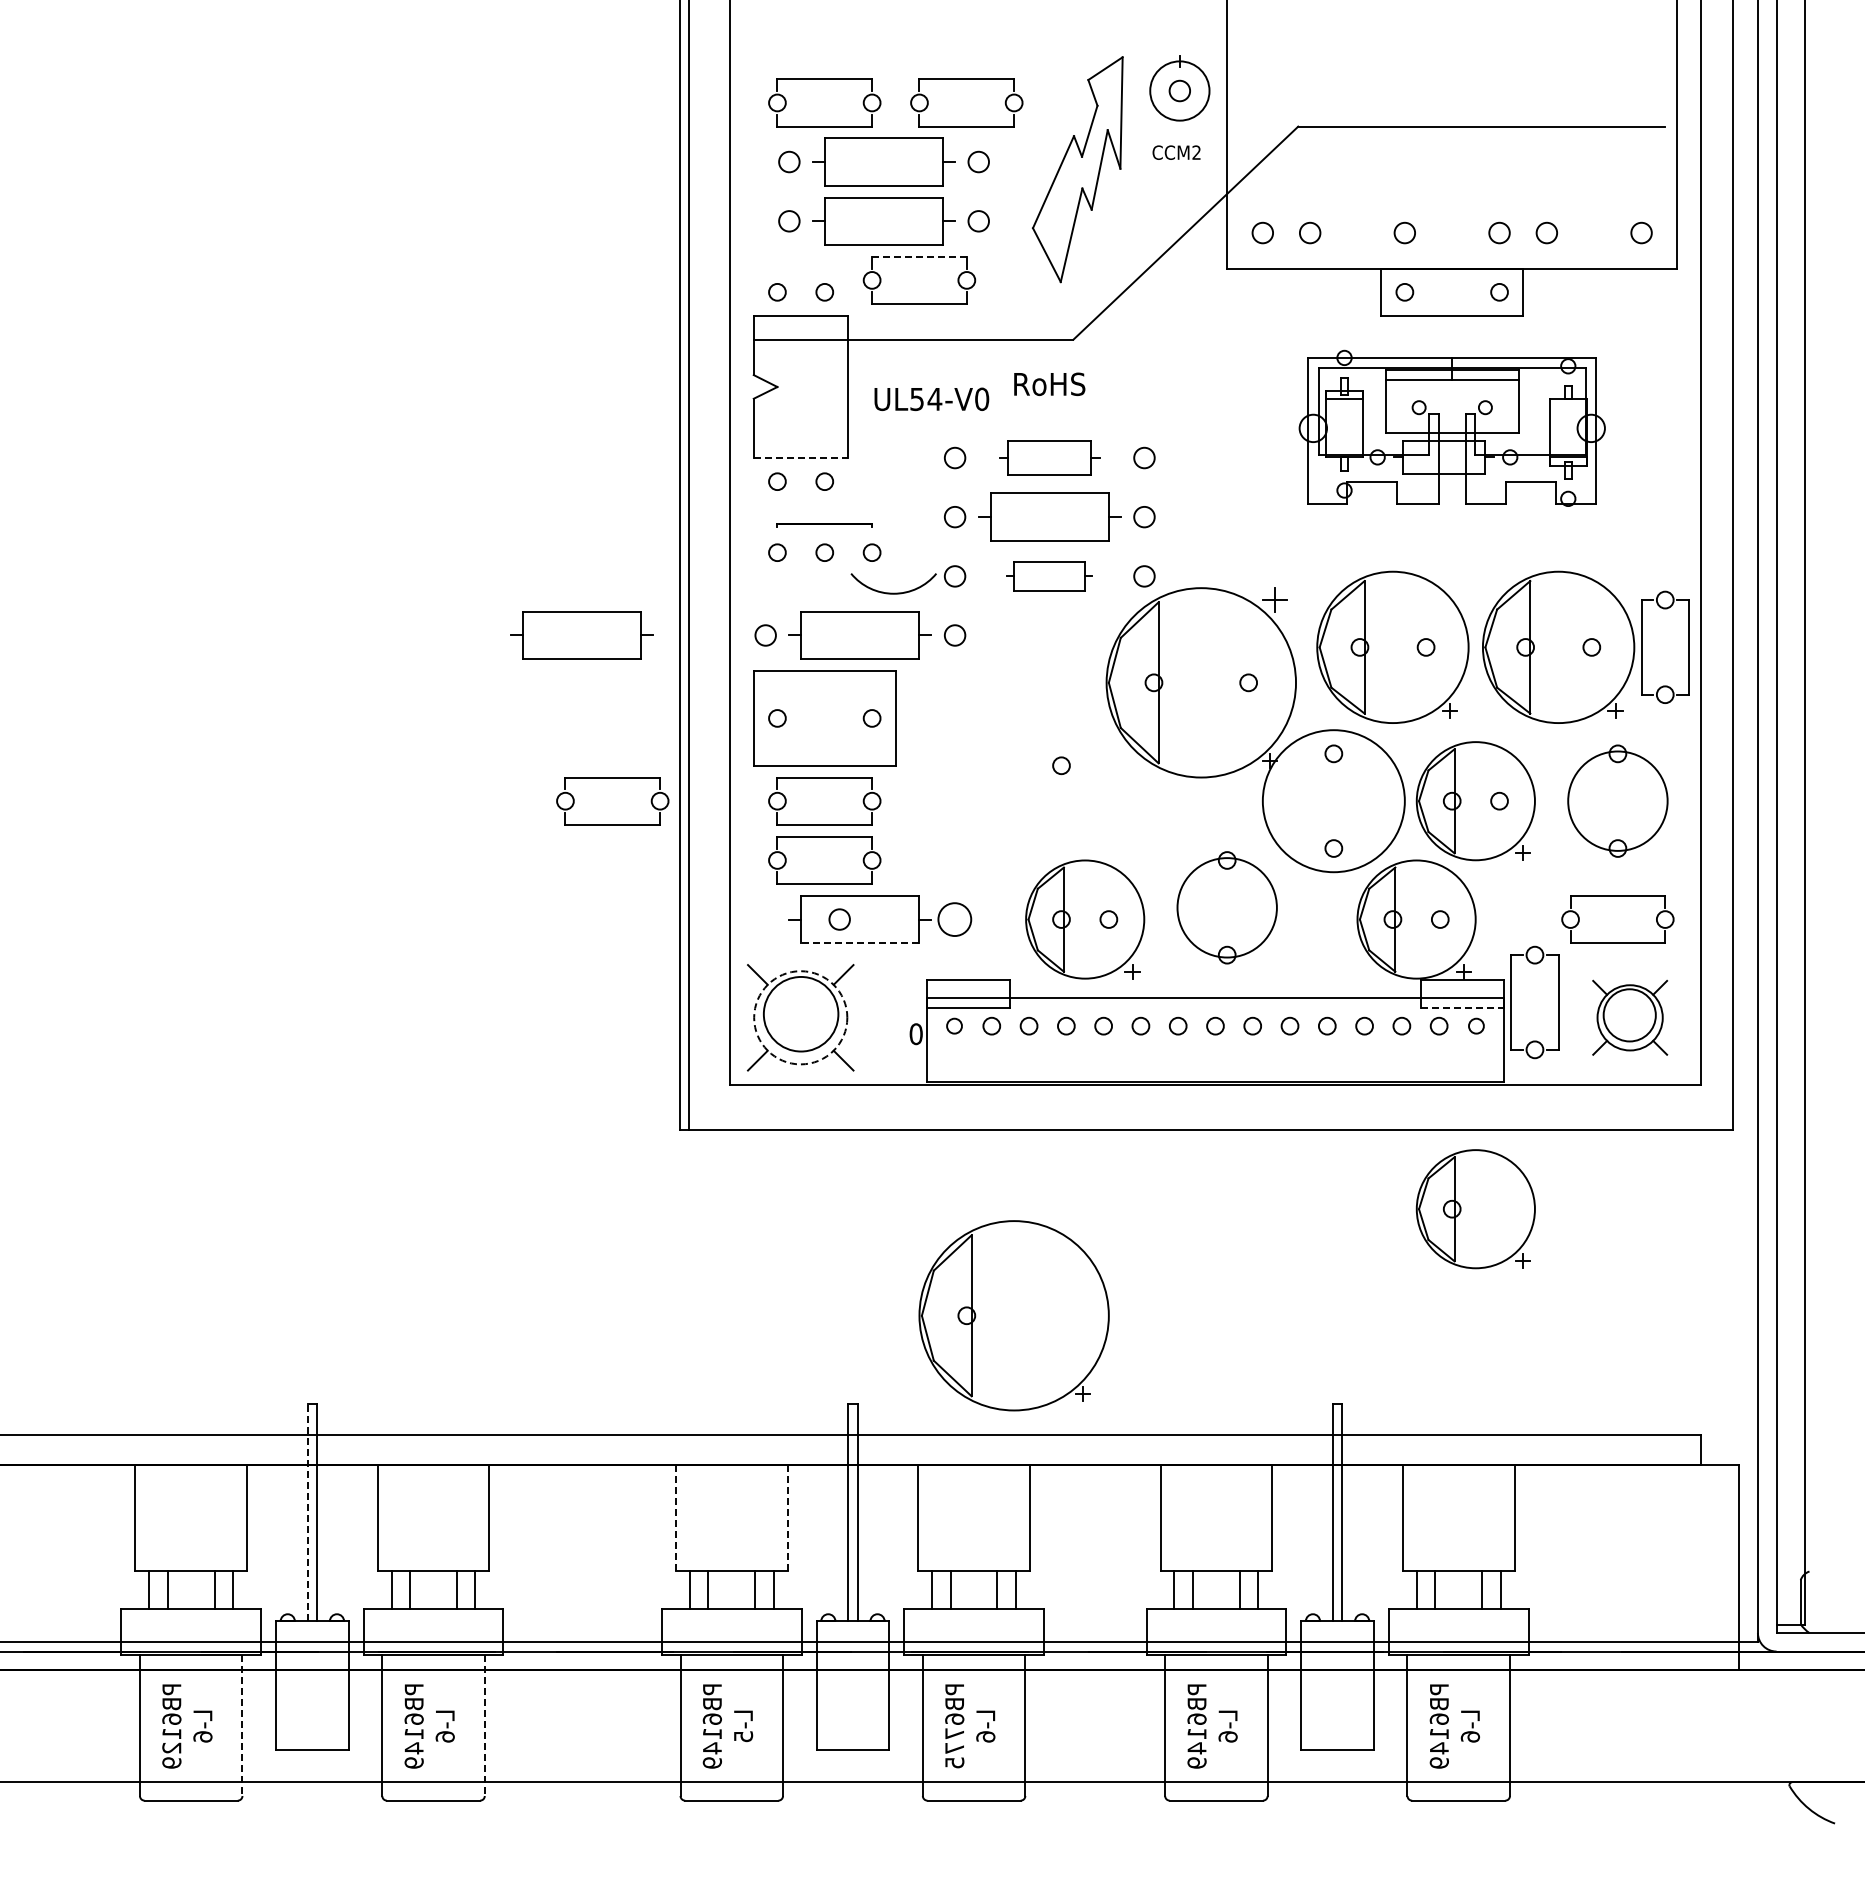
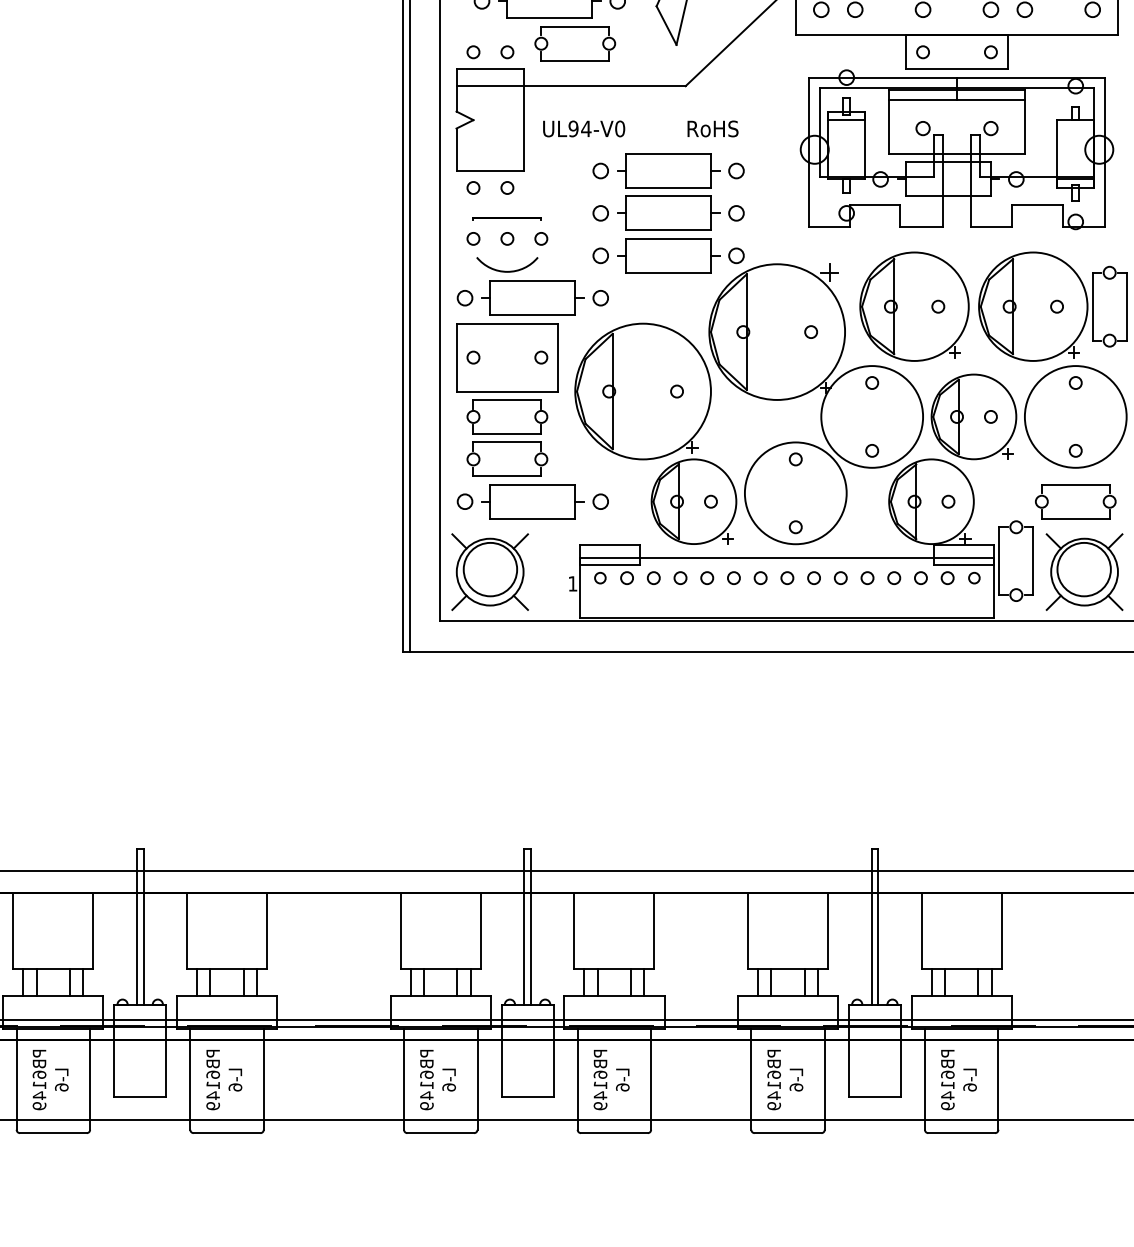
line: (919, 256) -> (575, 26), dashed -> solid
text: (1049, 383) -> (712, 128), moved
text: (917, 398) -> (573, 128), UL54-V0 -> UL94-V0
part: (1452, 428) -> (957, 149), size x1.43
part: (1049, 457) -> (668, 170), size x1.43
line: (801, 458) -> (490, 171), dashed -> solid
part: (1049, 576) -> (668, 255), size x1.67
arc: (893, 592) -> (507, 270), moved
part: (581, 635) -> (333, 298), removed
part: (612, 778) -> (355, 400), removed
circle: (1617, 801) -> (1075, 417), size x1.43
circle: (1227, 907) -> (795, 493), size x1.43
circle: (839, 919) -> (464, 501), moved
circle: (955, 919) -> (601, 501), size x0.62
line: (859, 943) -> (532, 518), dashed -> solid
line: (1462, 1007) -> (964, 564), dashed -> solid
circle: (800, 1017) -> (490, 571), dashed -> solid
part: (1629, 1017) -> (1084, 571), size x1.43
text: (915, 1034) -> (572, 584), 0 -> 1
part: (1475, 1209) -> (973, 709), removed
part: (1013, 1315) -> (642, 391), moved
line: (307, 1512) -> (136, 926), dashed -> solid
line: (675, 1517) -> (400, 930), dashed -> solid
line: (787, 1518) -> (480, 930), dashed -> solid
line: (242, 1726) -> (90, 1080), dashed -> solid
line: (484, 1726) -> (263, 1080), dashed -> solid
text: (743, 1736) -> (449, 1087), L-5 -> L-6
text: (171, 1748) -> (39, 1095), PB6129 -> PB6149
text: (954, 1748) -> (600, 1095), PB6775 -> PB6149

